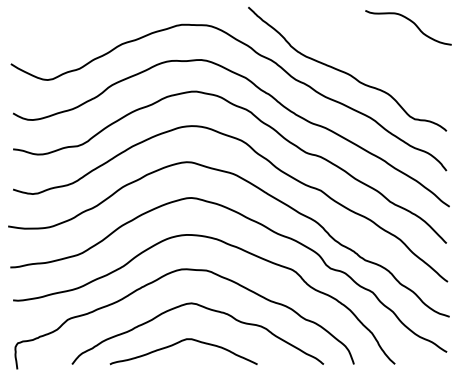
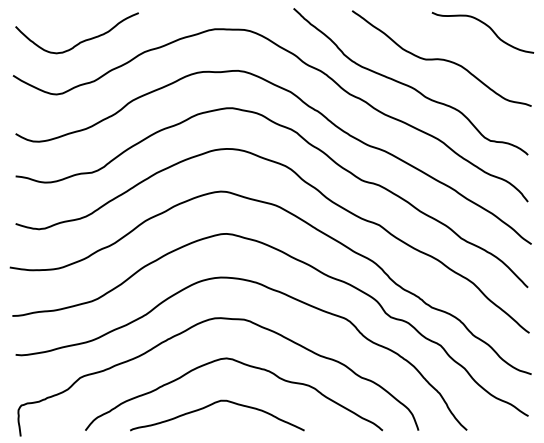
curve: (67, 35) -> (80, 41), added
curve: (373, 49) -> (441, 58), added

